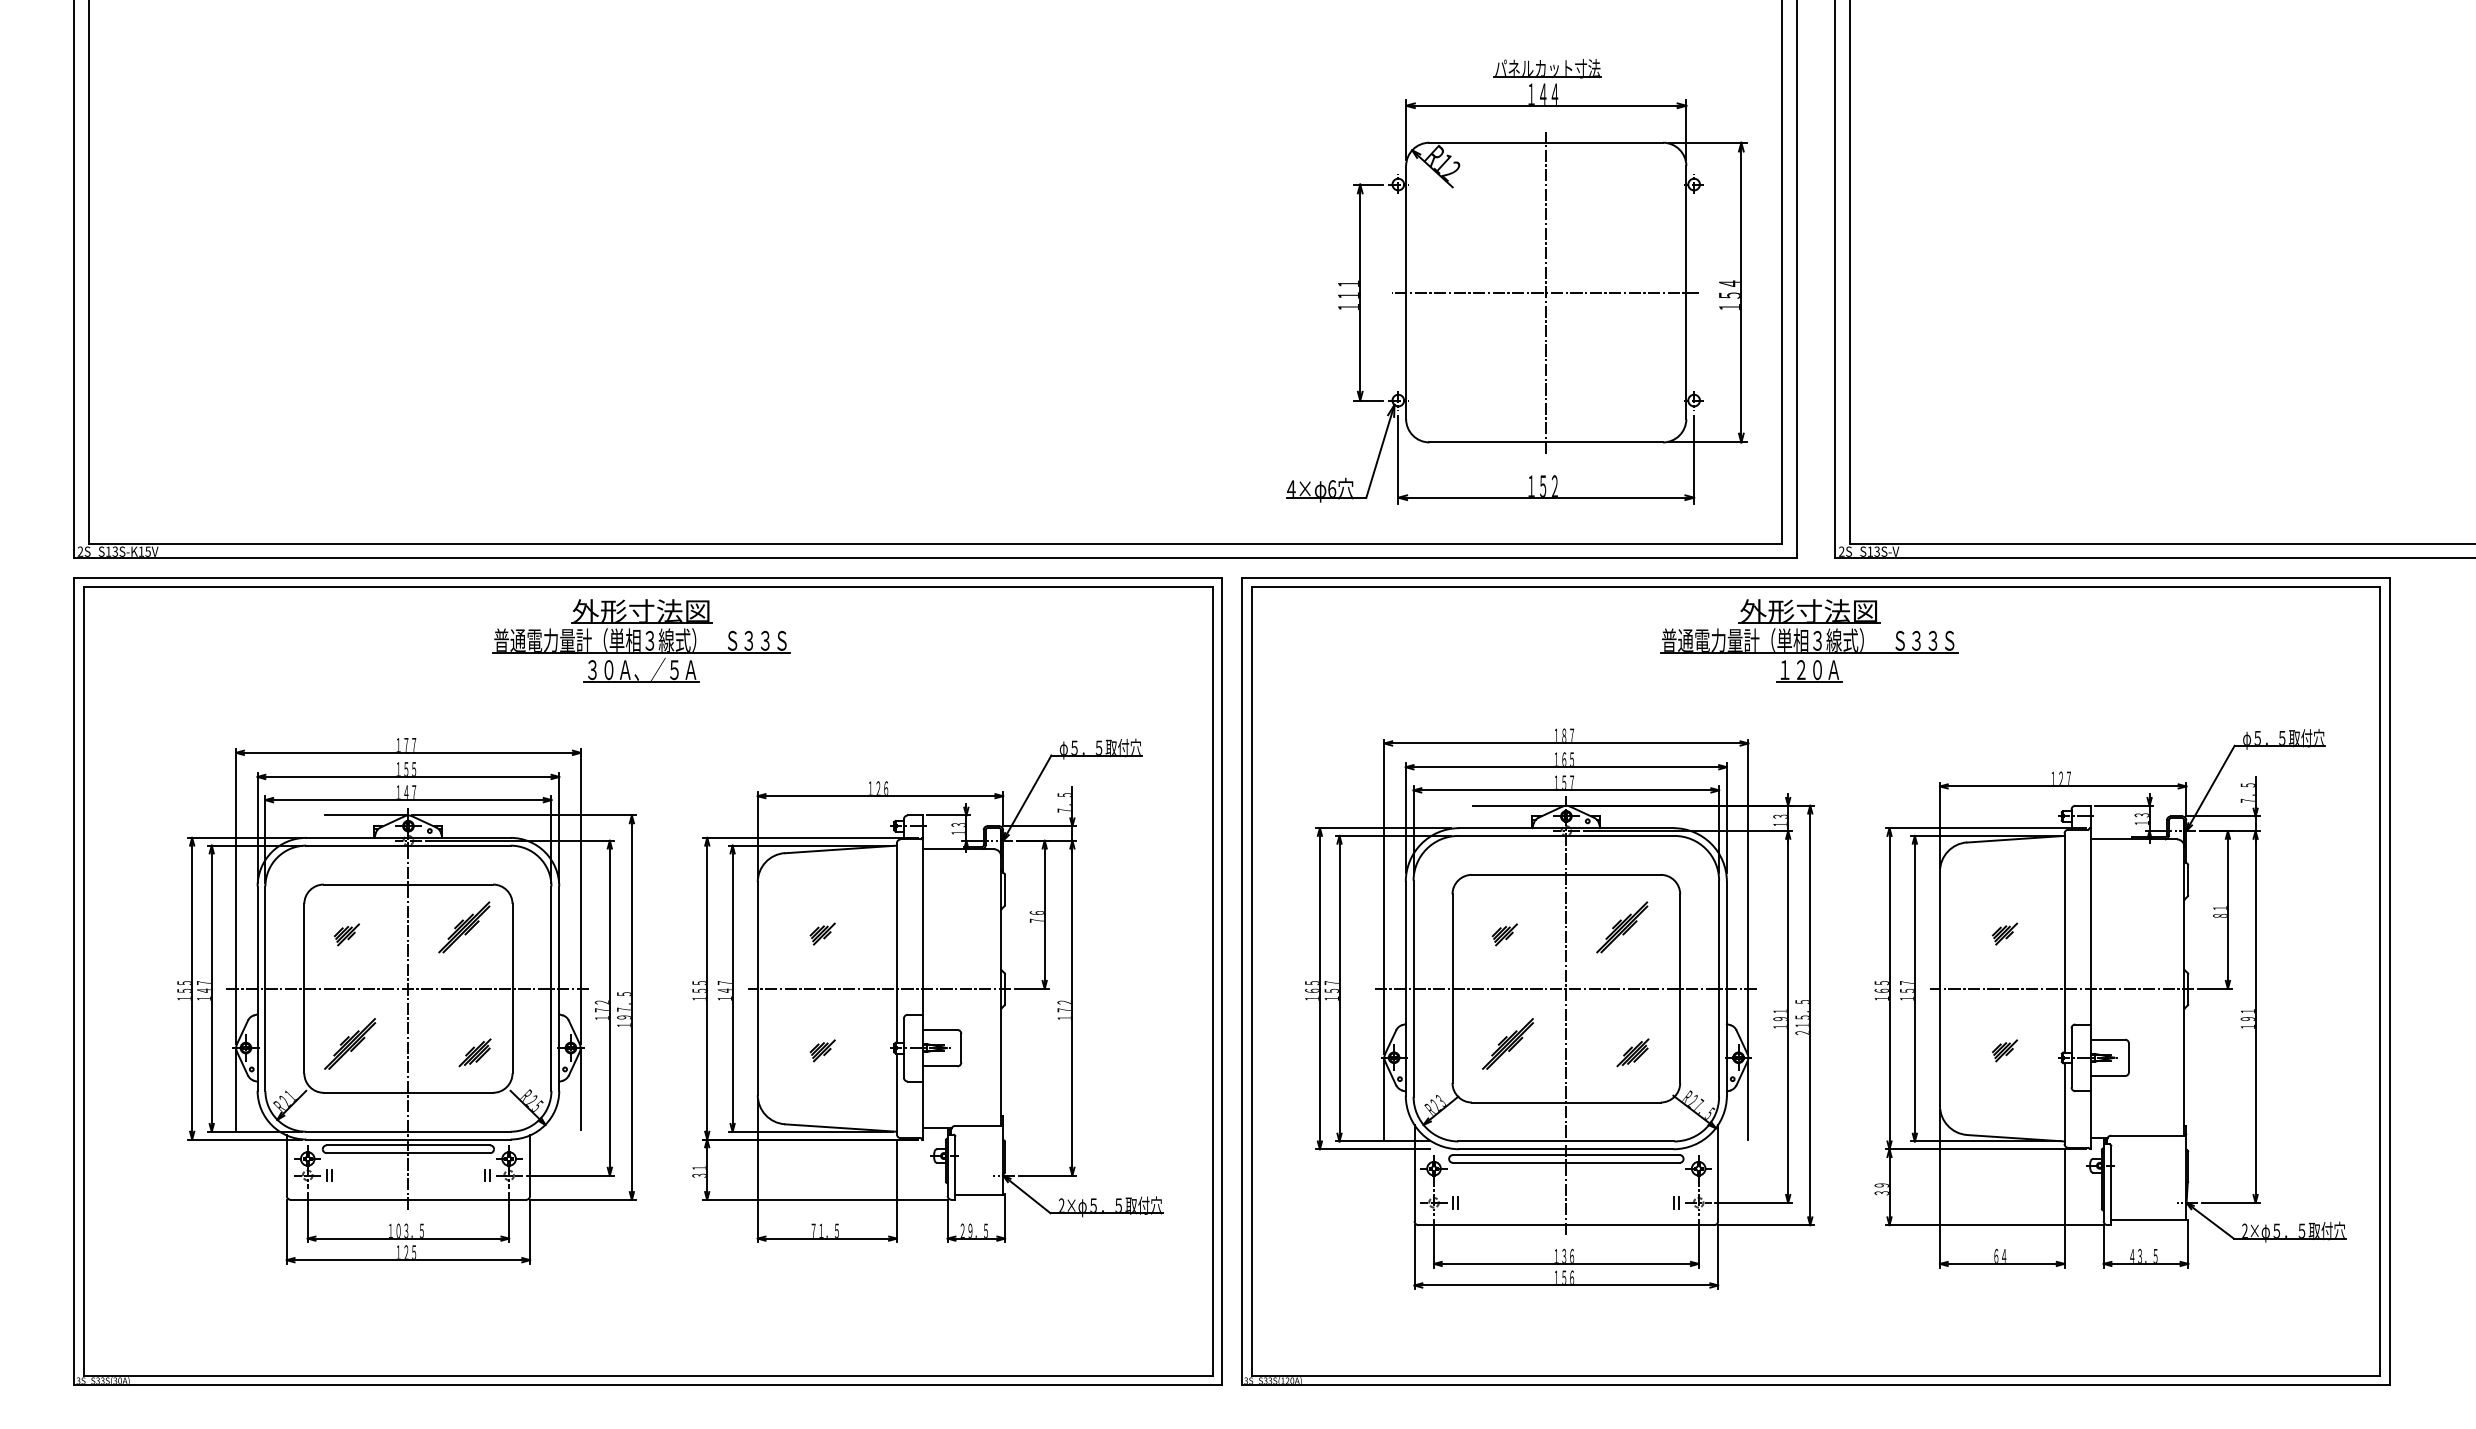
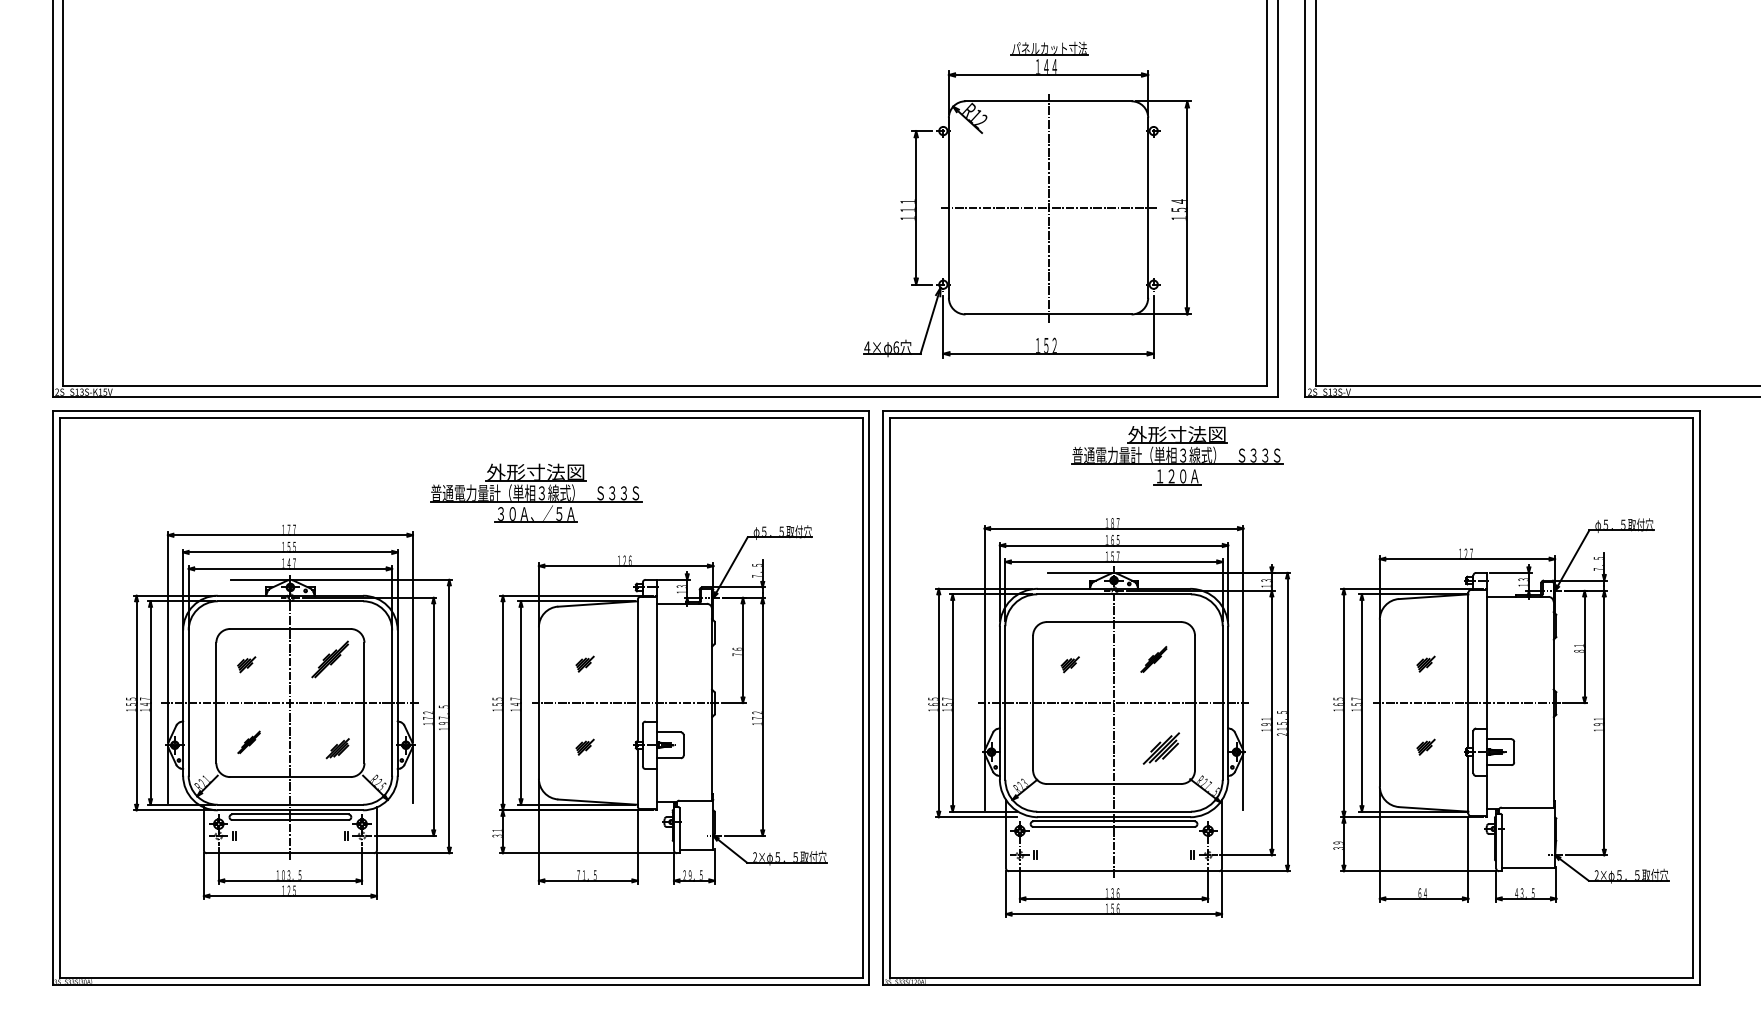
part: (1516, 281) -> (1027, 200), moved
part: (641, 640) -> (535, 493), moved
part: (1809, 640) -> (1177, 455), moved
part: (1622, 927) -> (1153, 659), size x0.7
part: (350, 1043) -> (249, 742), size x0.6
part: (1507, 1043) -> (1072, 742), removed
part: (1632, 1052) -> (1161, 748), size x1.6

